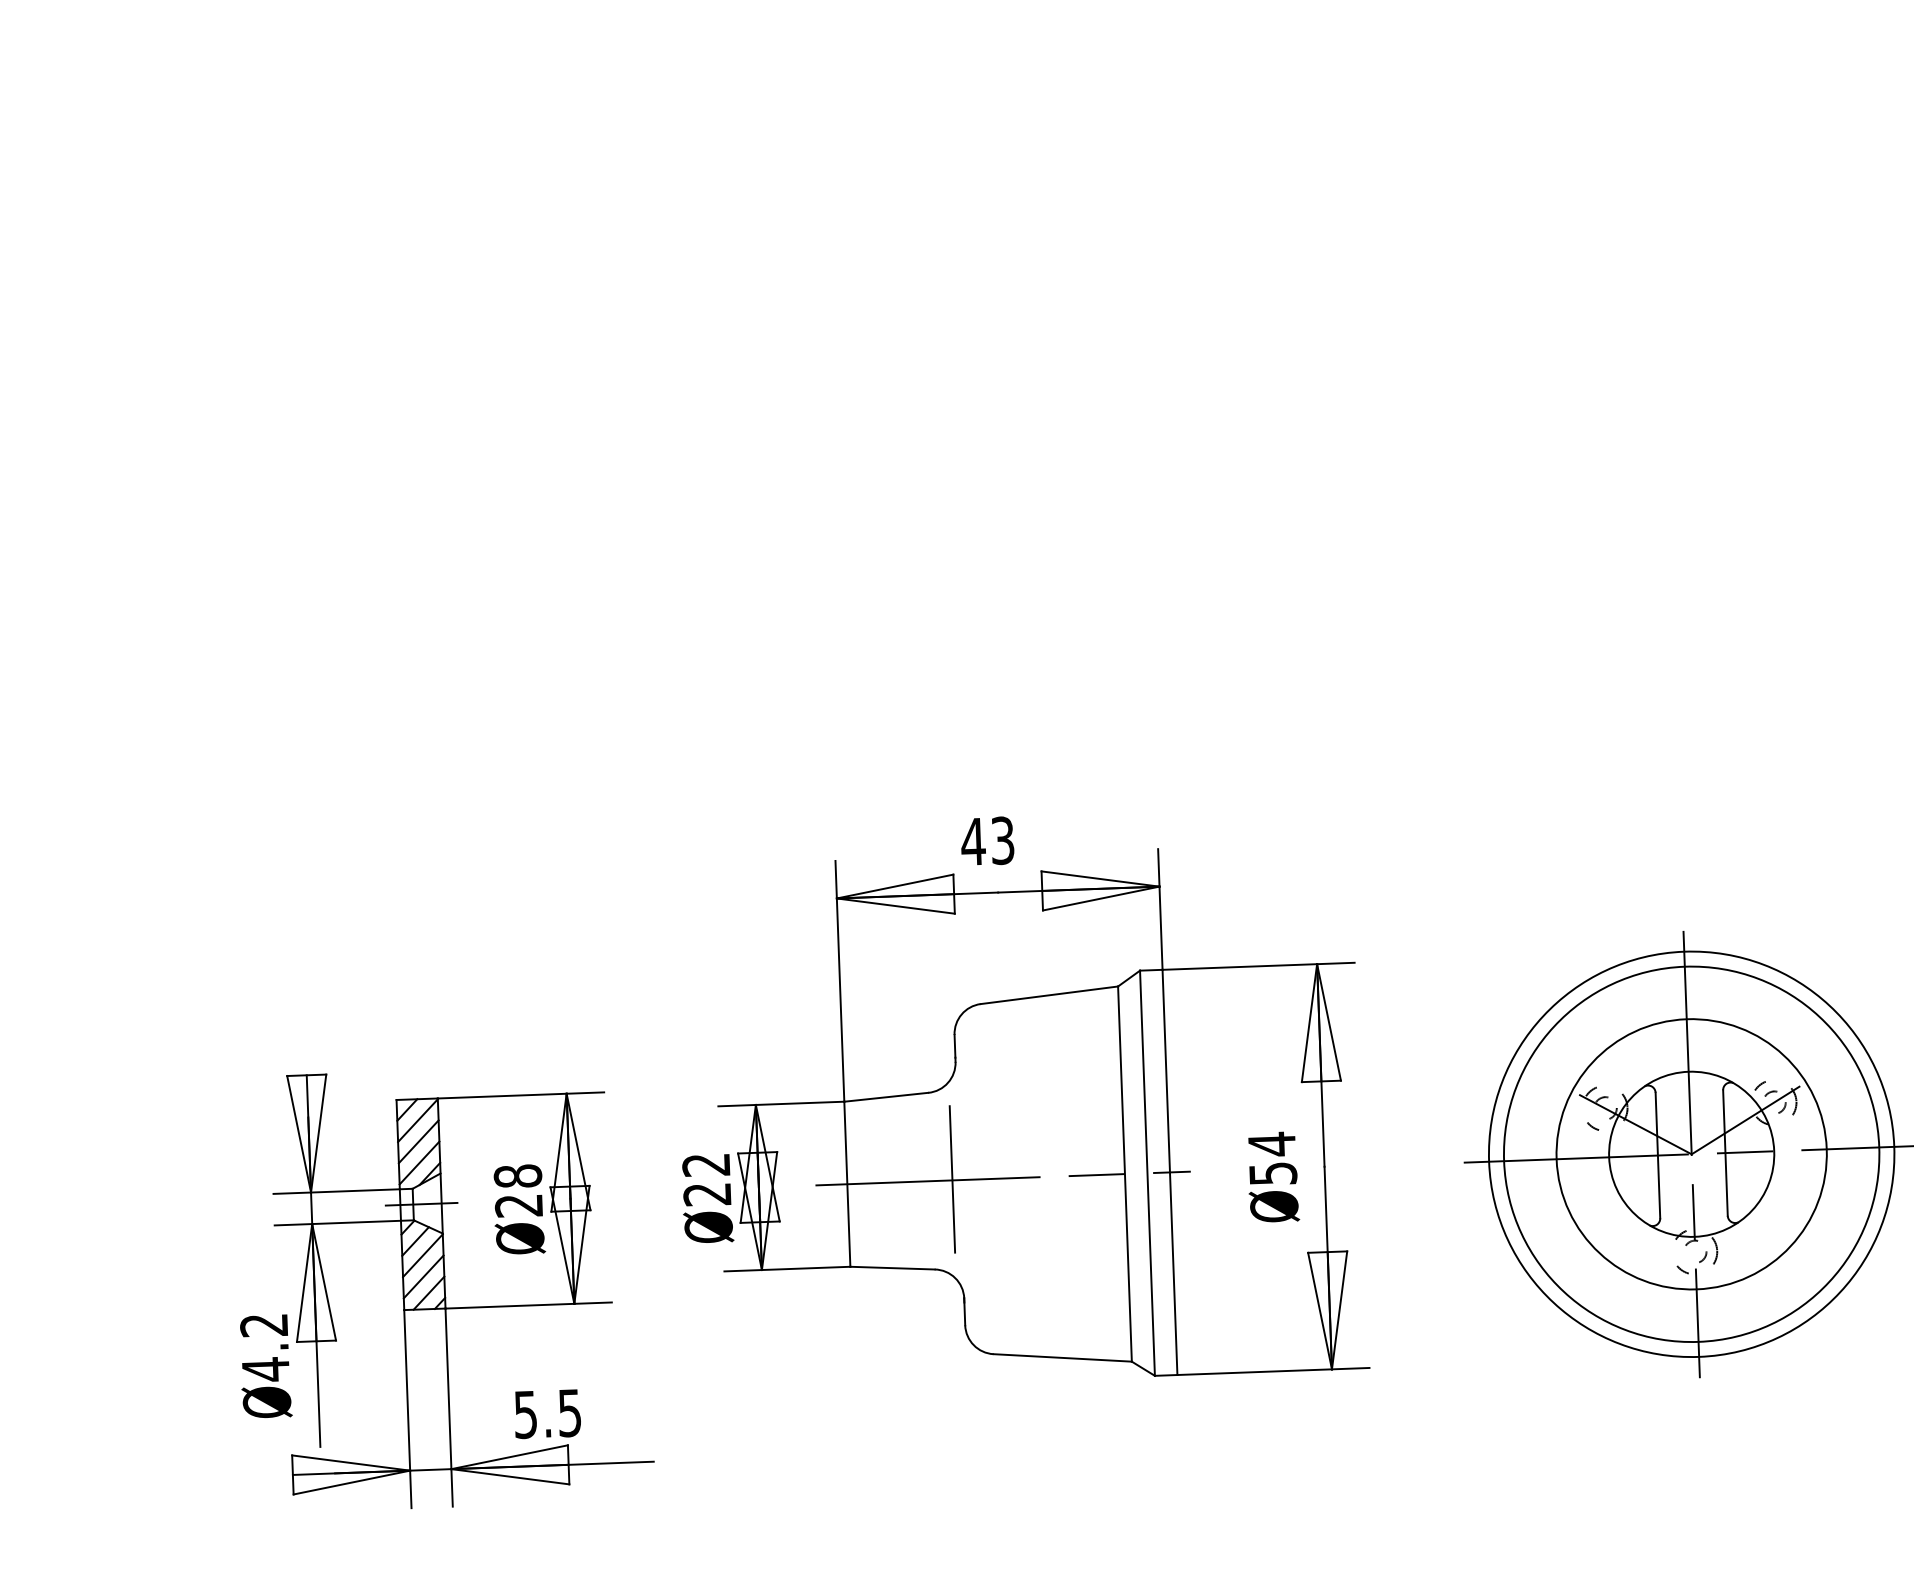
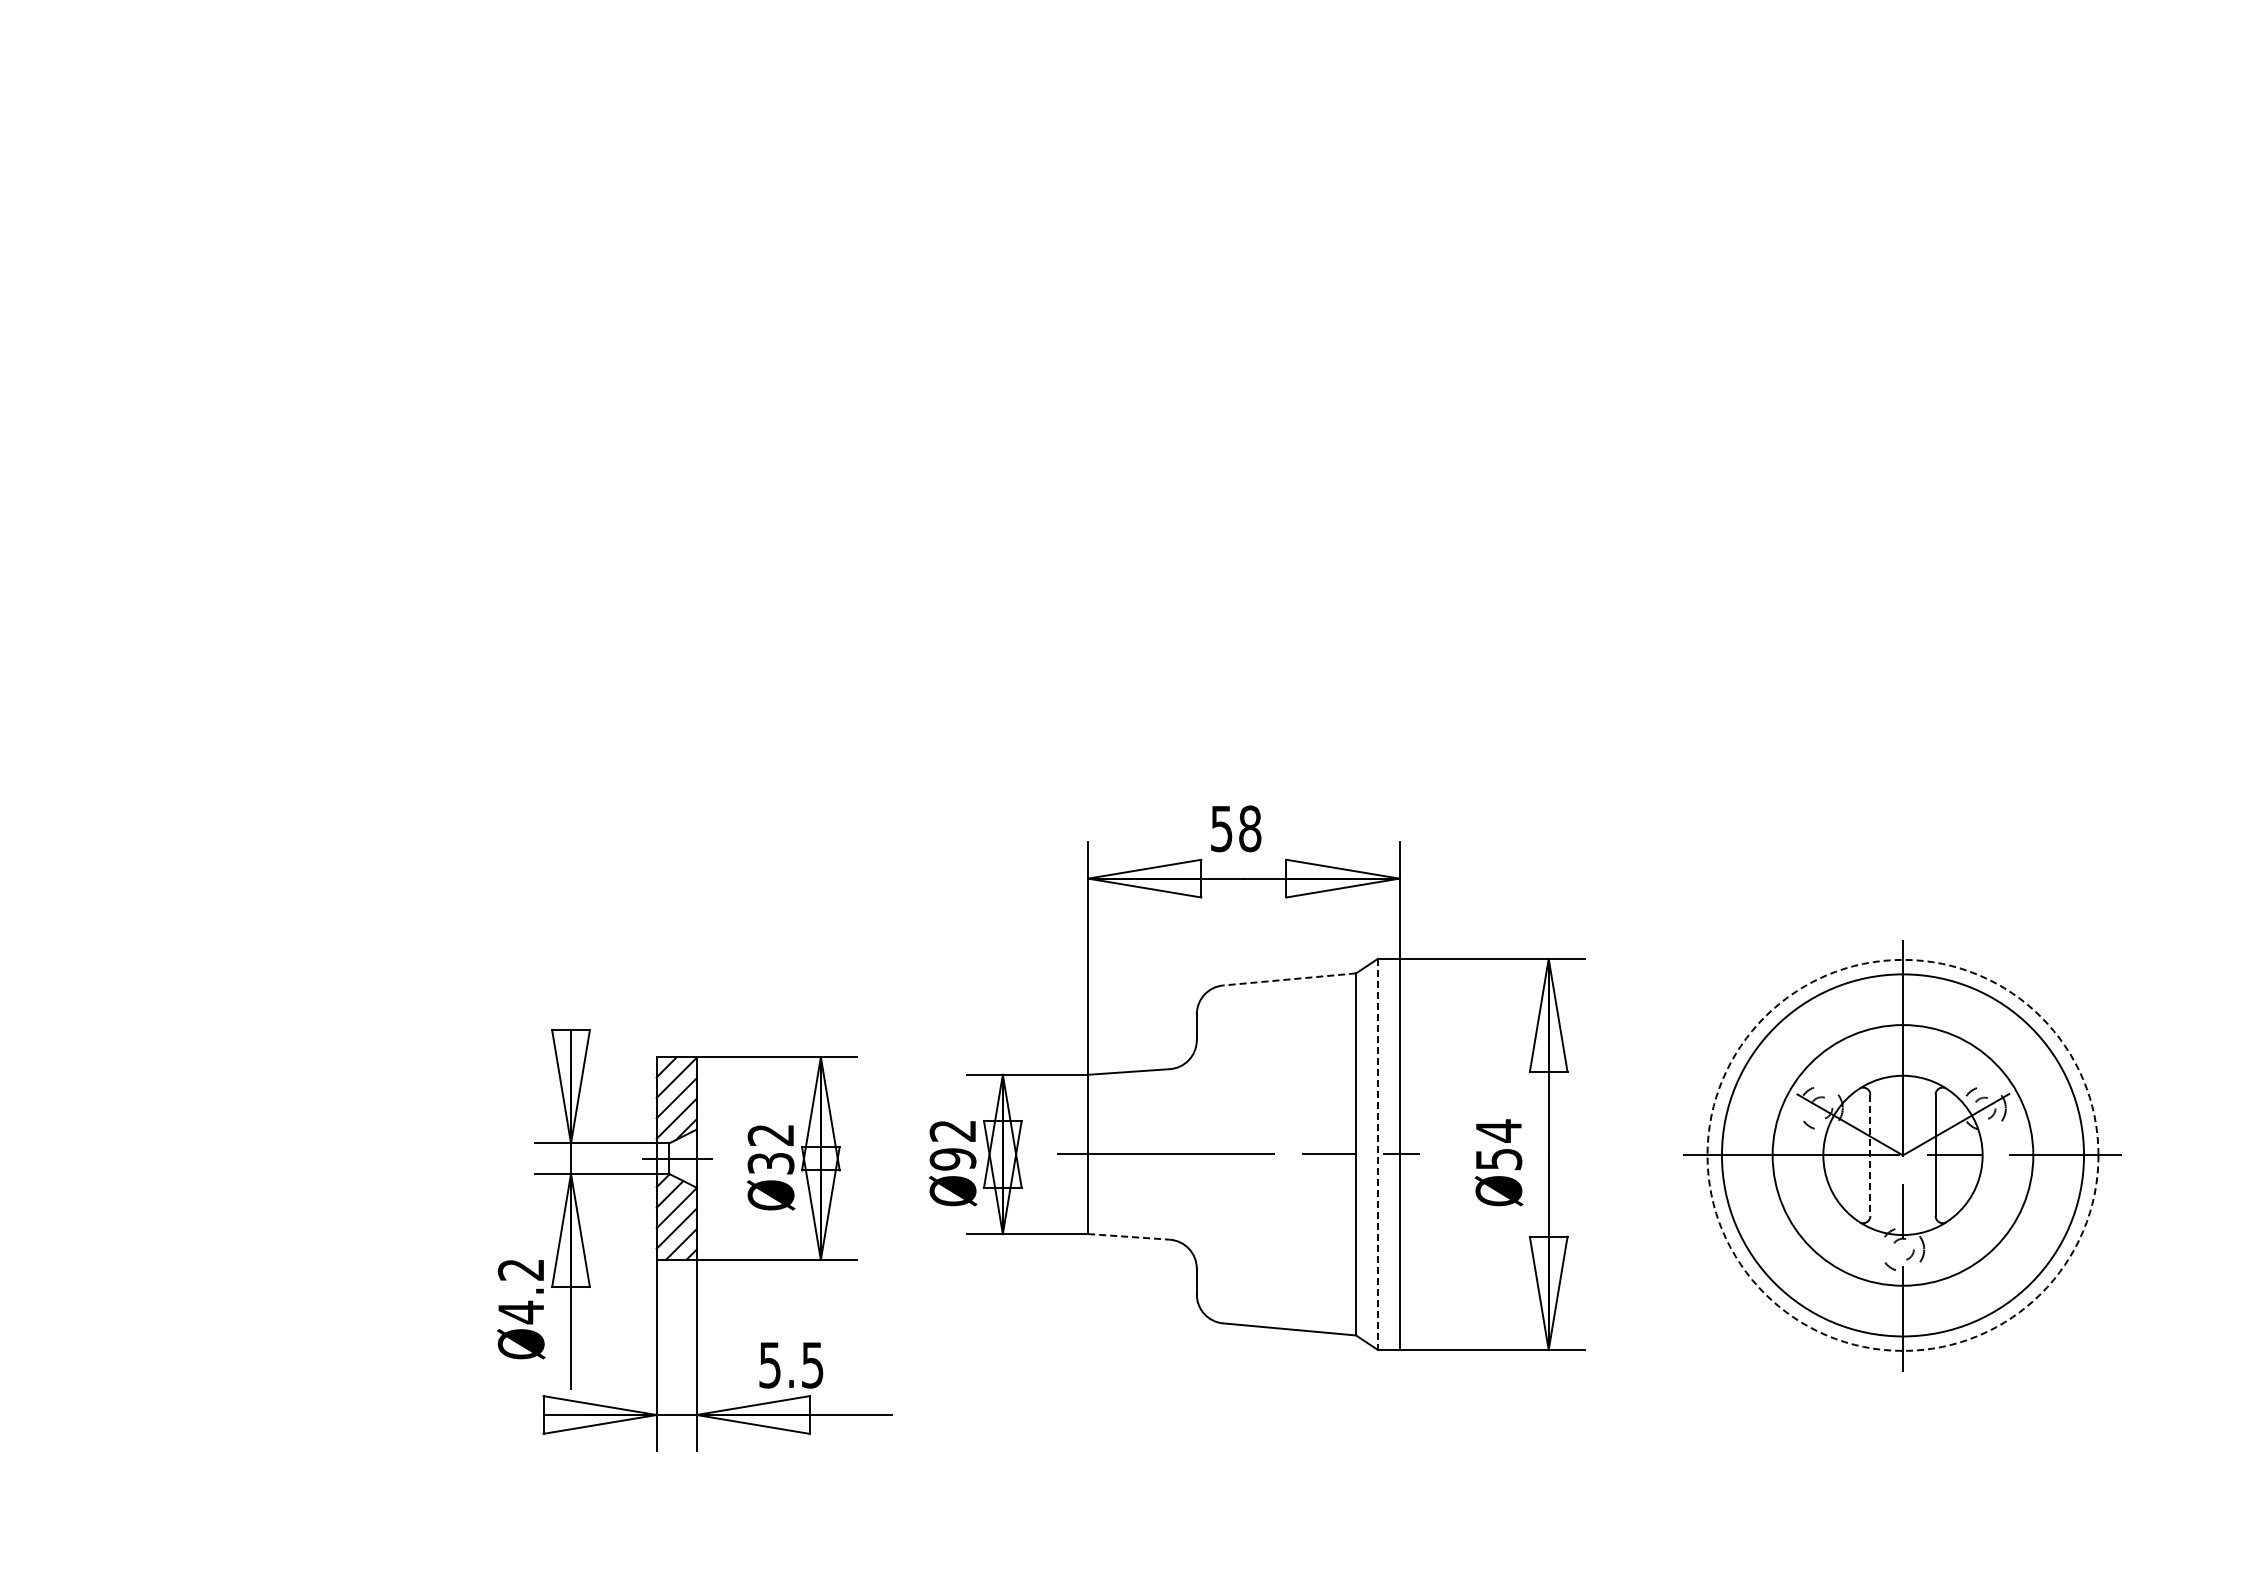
text: (987, 840) -> (1235, 828), 43 -> 58
line: (1049, 995) -> (1289, 979), solid -> dashed
circle: (1691, 1153) -> (1902, 1154), solid -> dashed
line: (1658, 1155) -> (1870, 1155), solid -> dashed
line: (1147, 1173) -> (1377, 1154), solid -> dashed
line: (952, 1179) -> (1189, 1153), removed
text: (517, 1191) -> (770, 1149), Ø28 -> Ø32
text: (706, 1194) -> (952, 1159), Ø22 -> Ø92
line: (892, 1267) -> (1128, 1236), solid -> dashed

